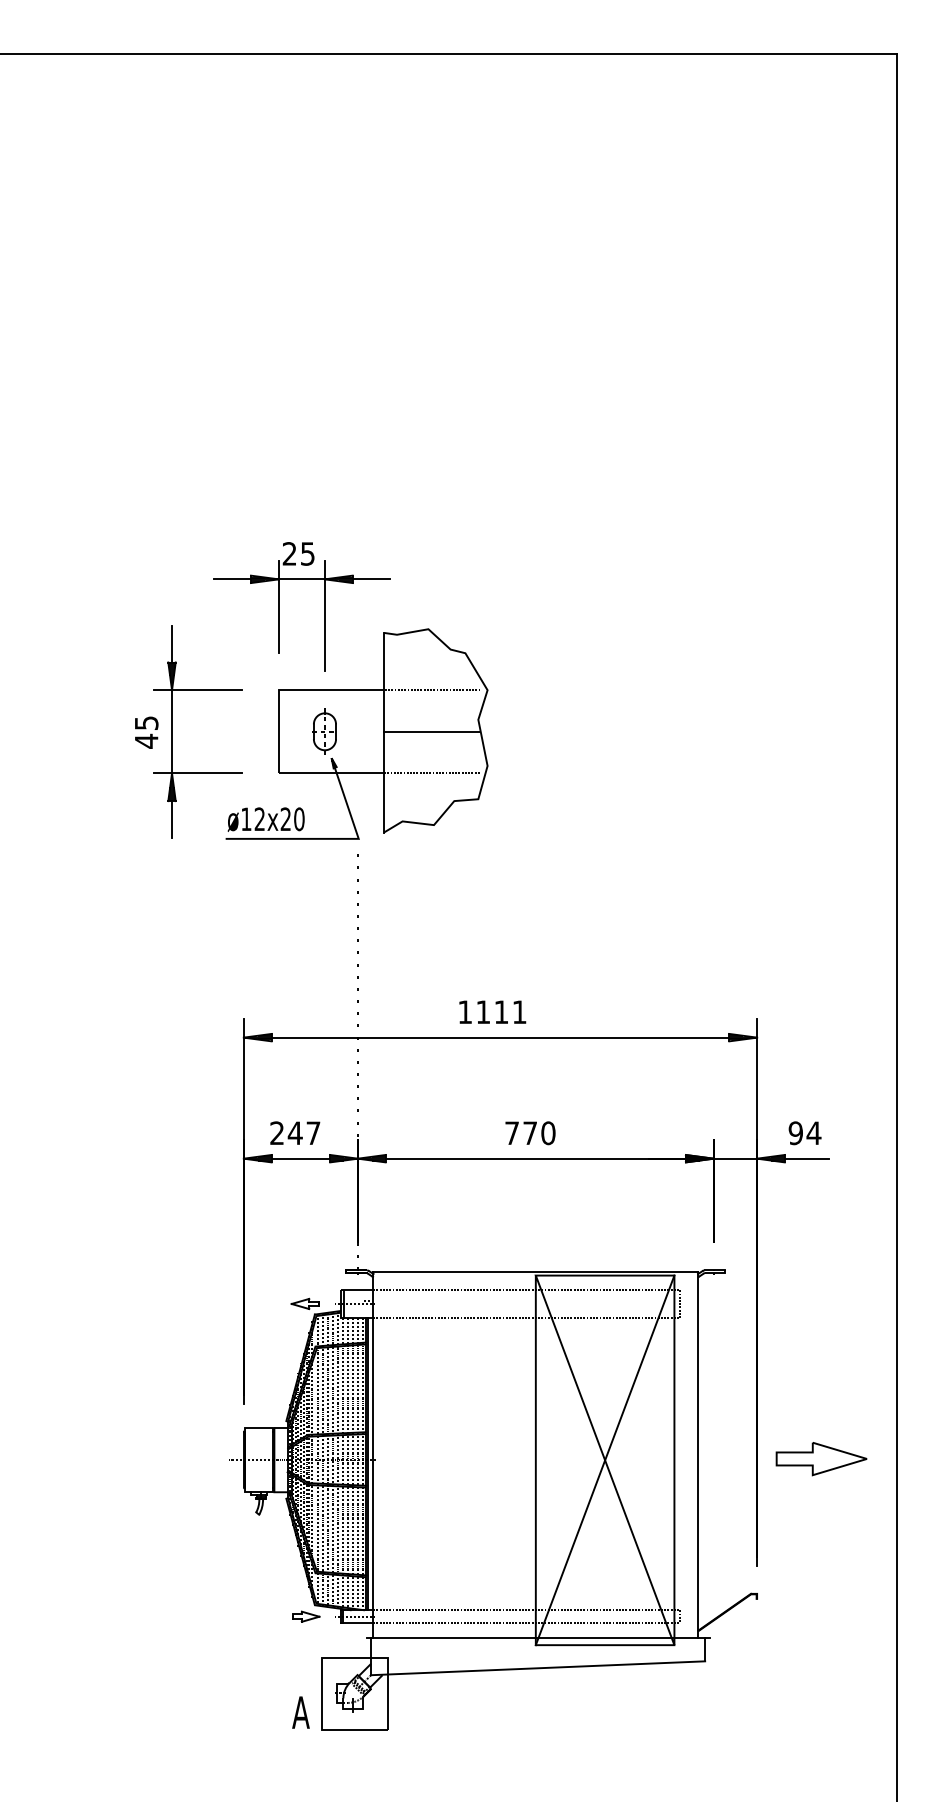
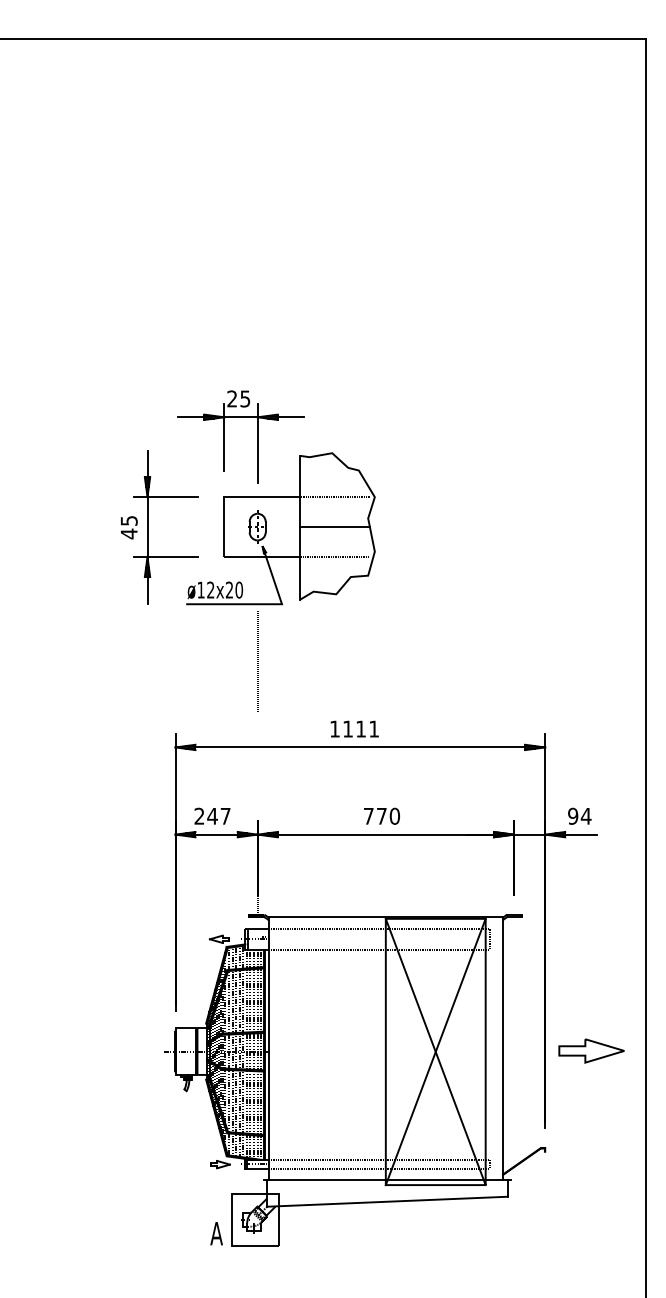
part: (311, 690) -> (247, 497), moved

